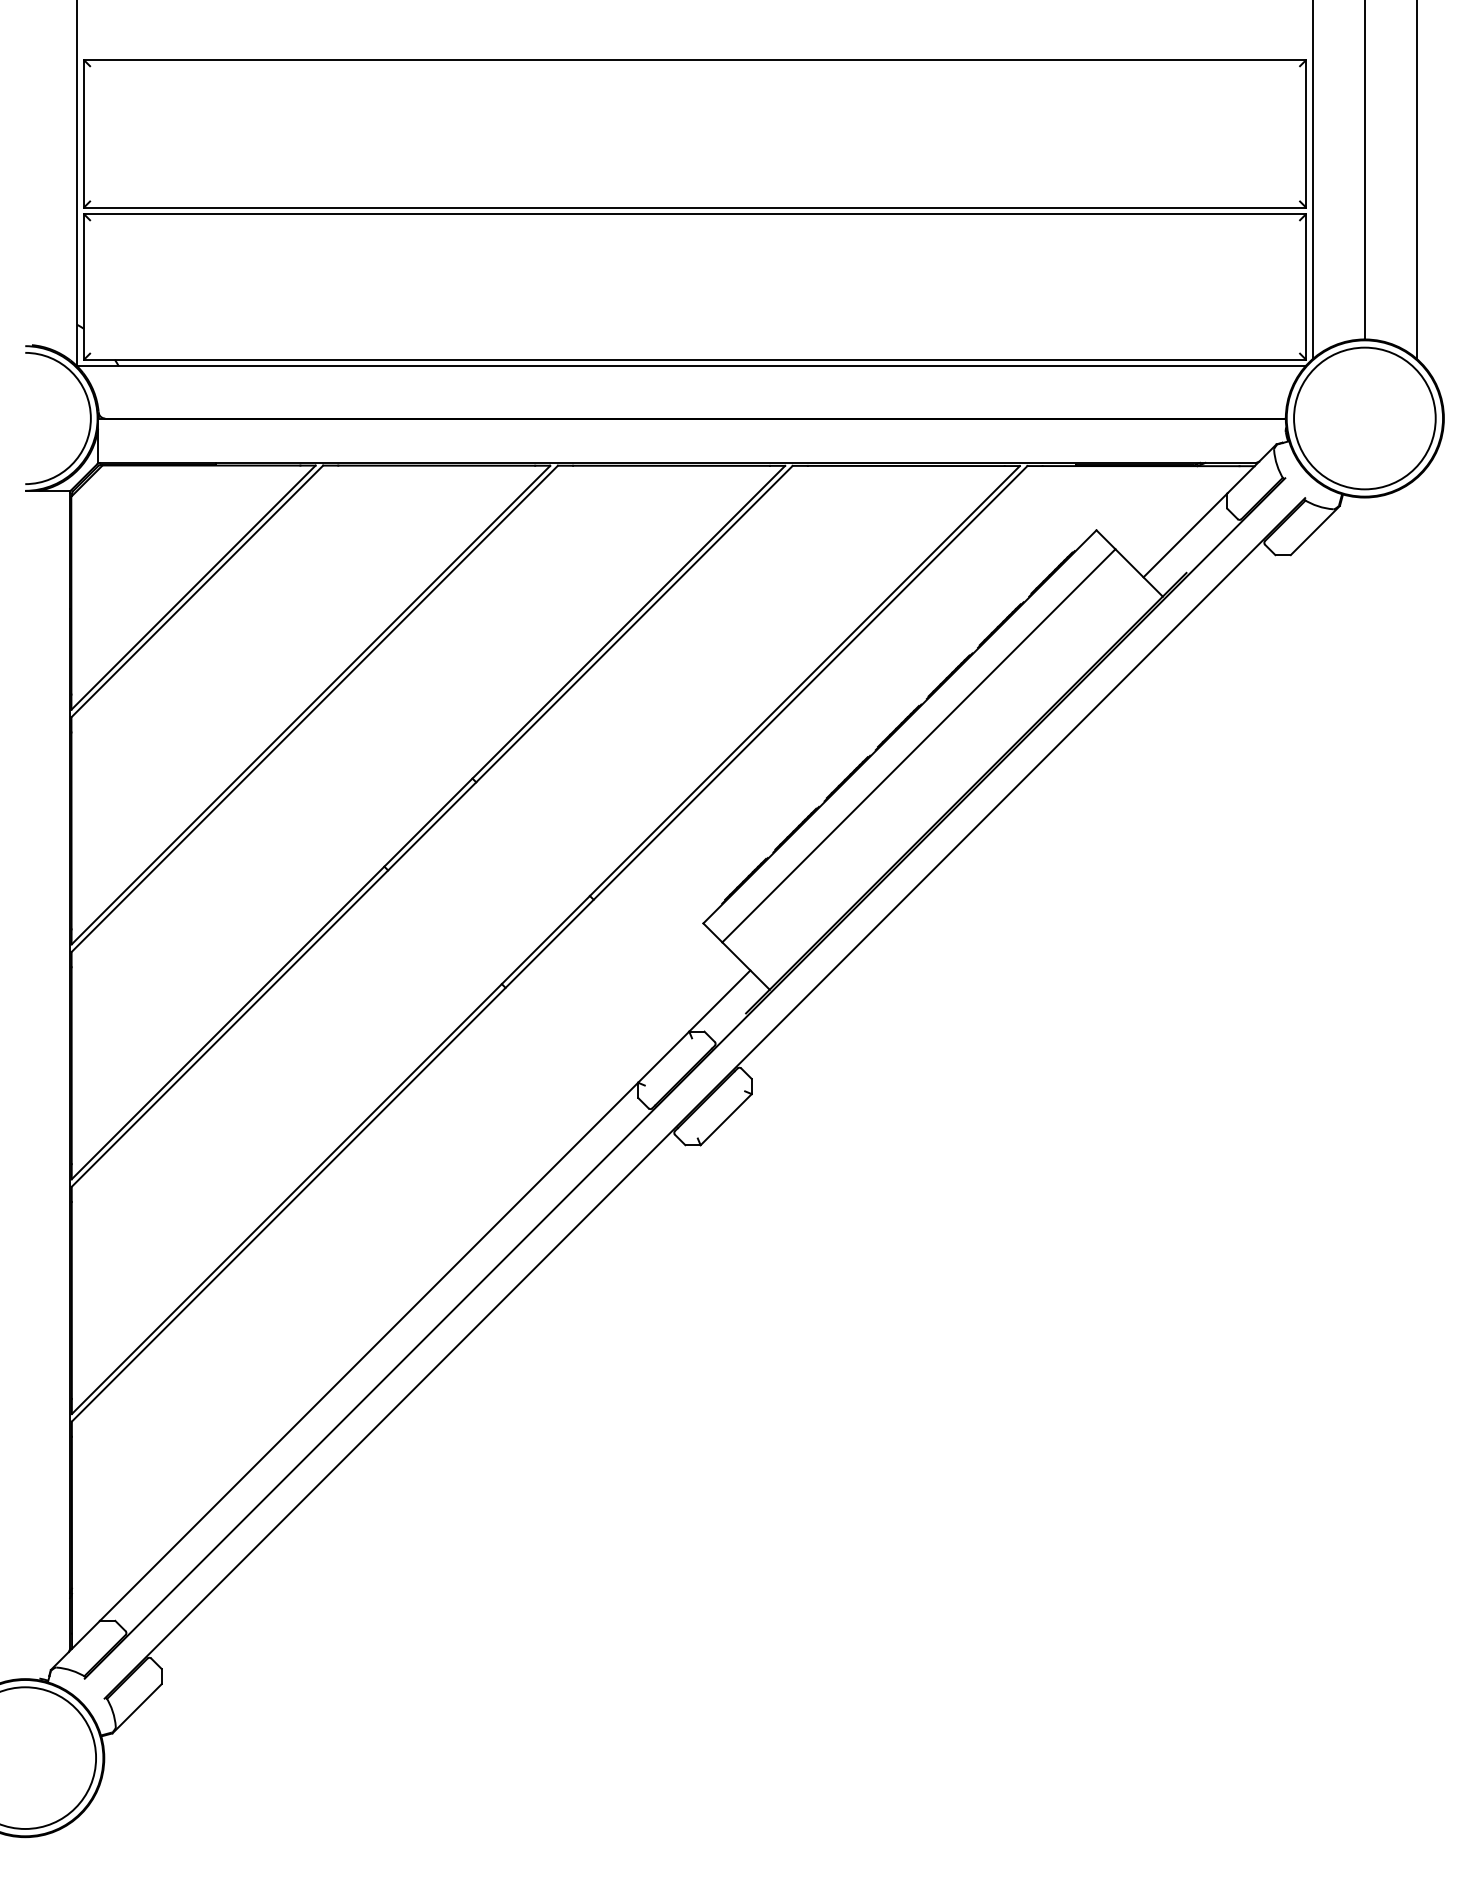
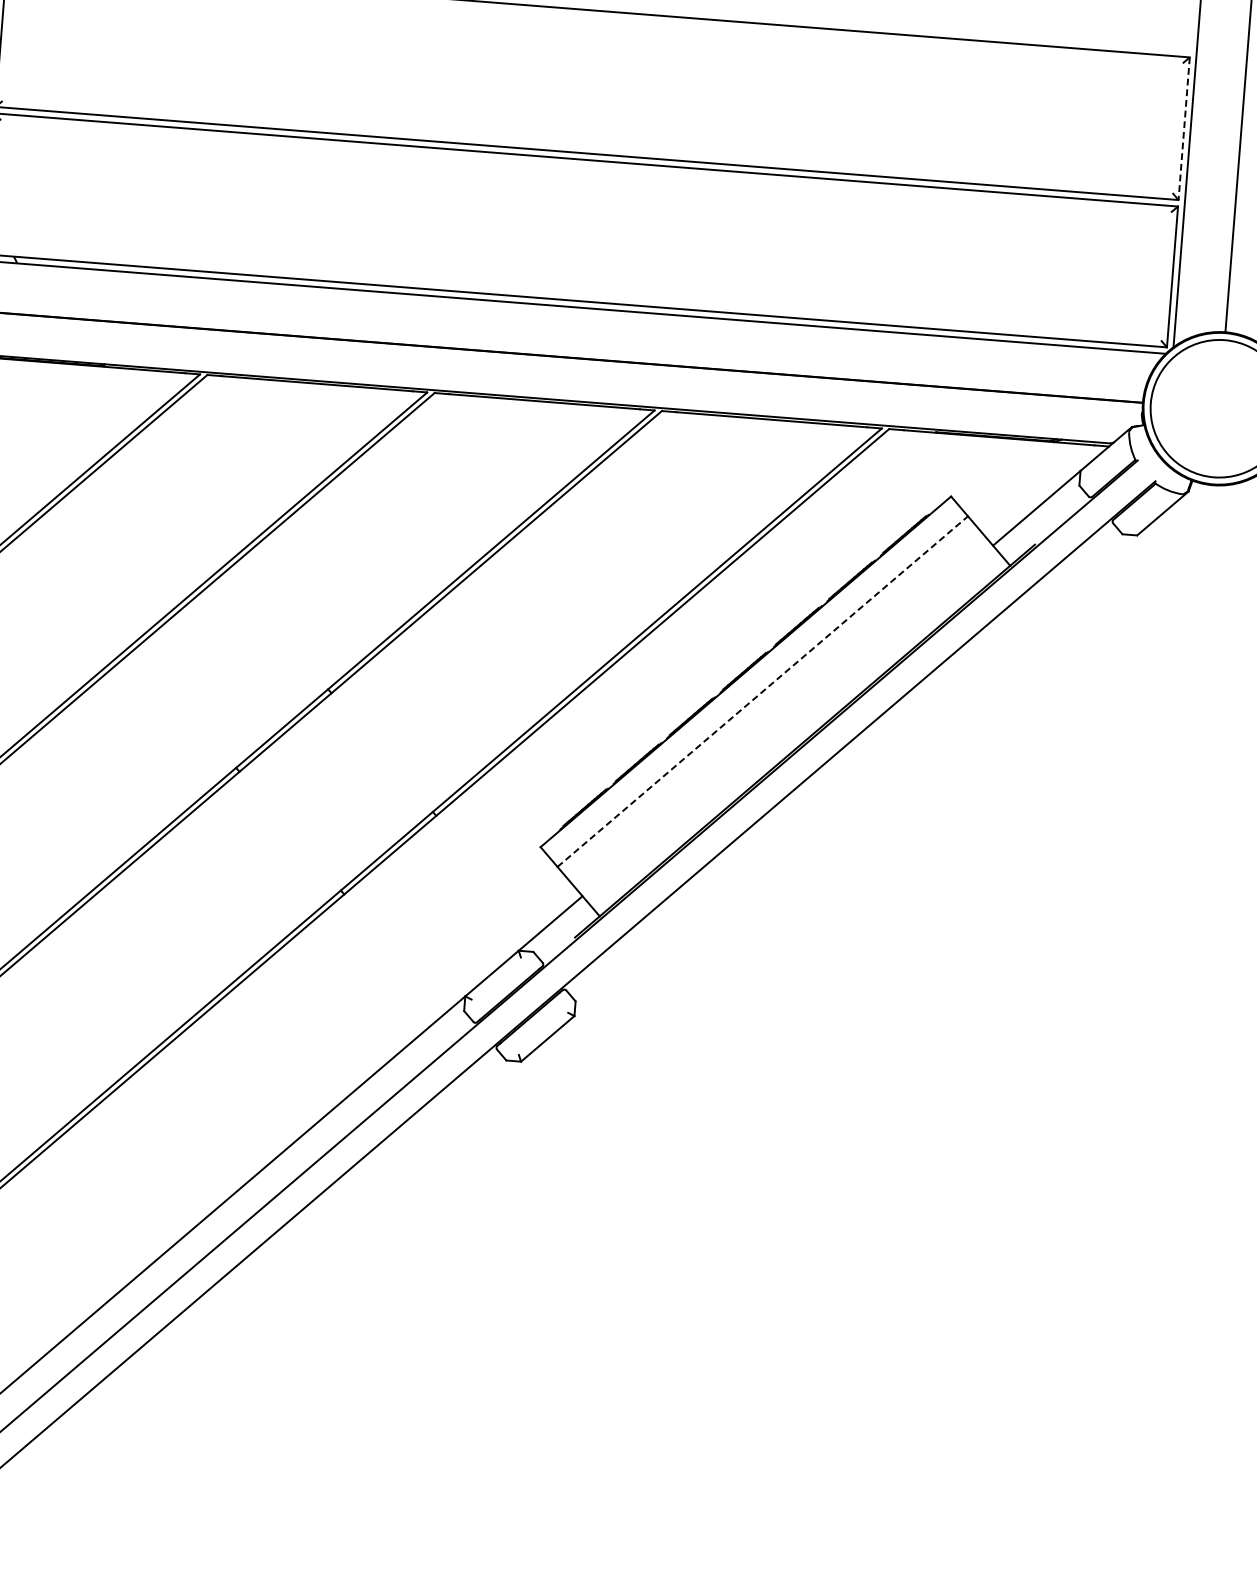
line: (1306, 133) -> (1184, 128), solid -> dashed
line: (918, 745) -> (762, 691), solid -> dashed

